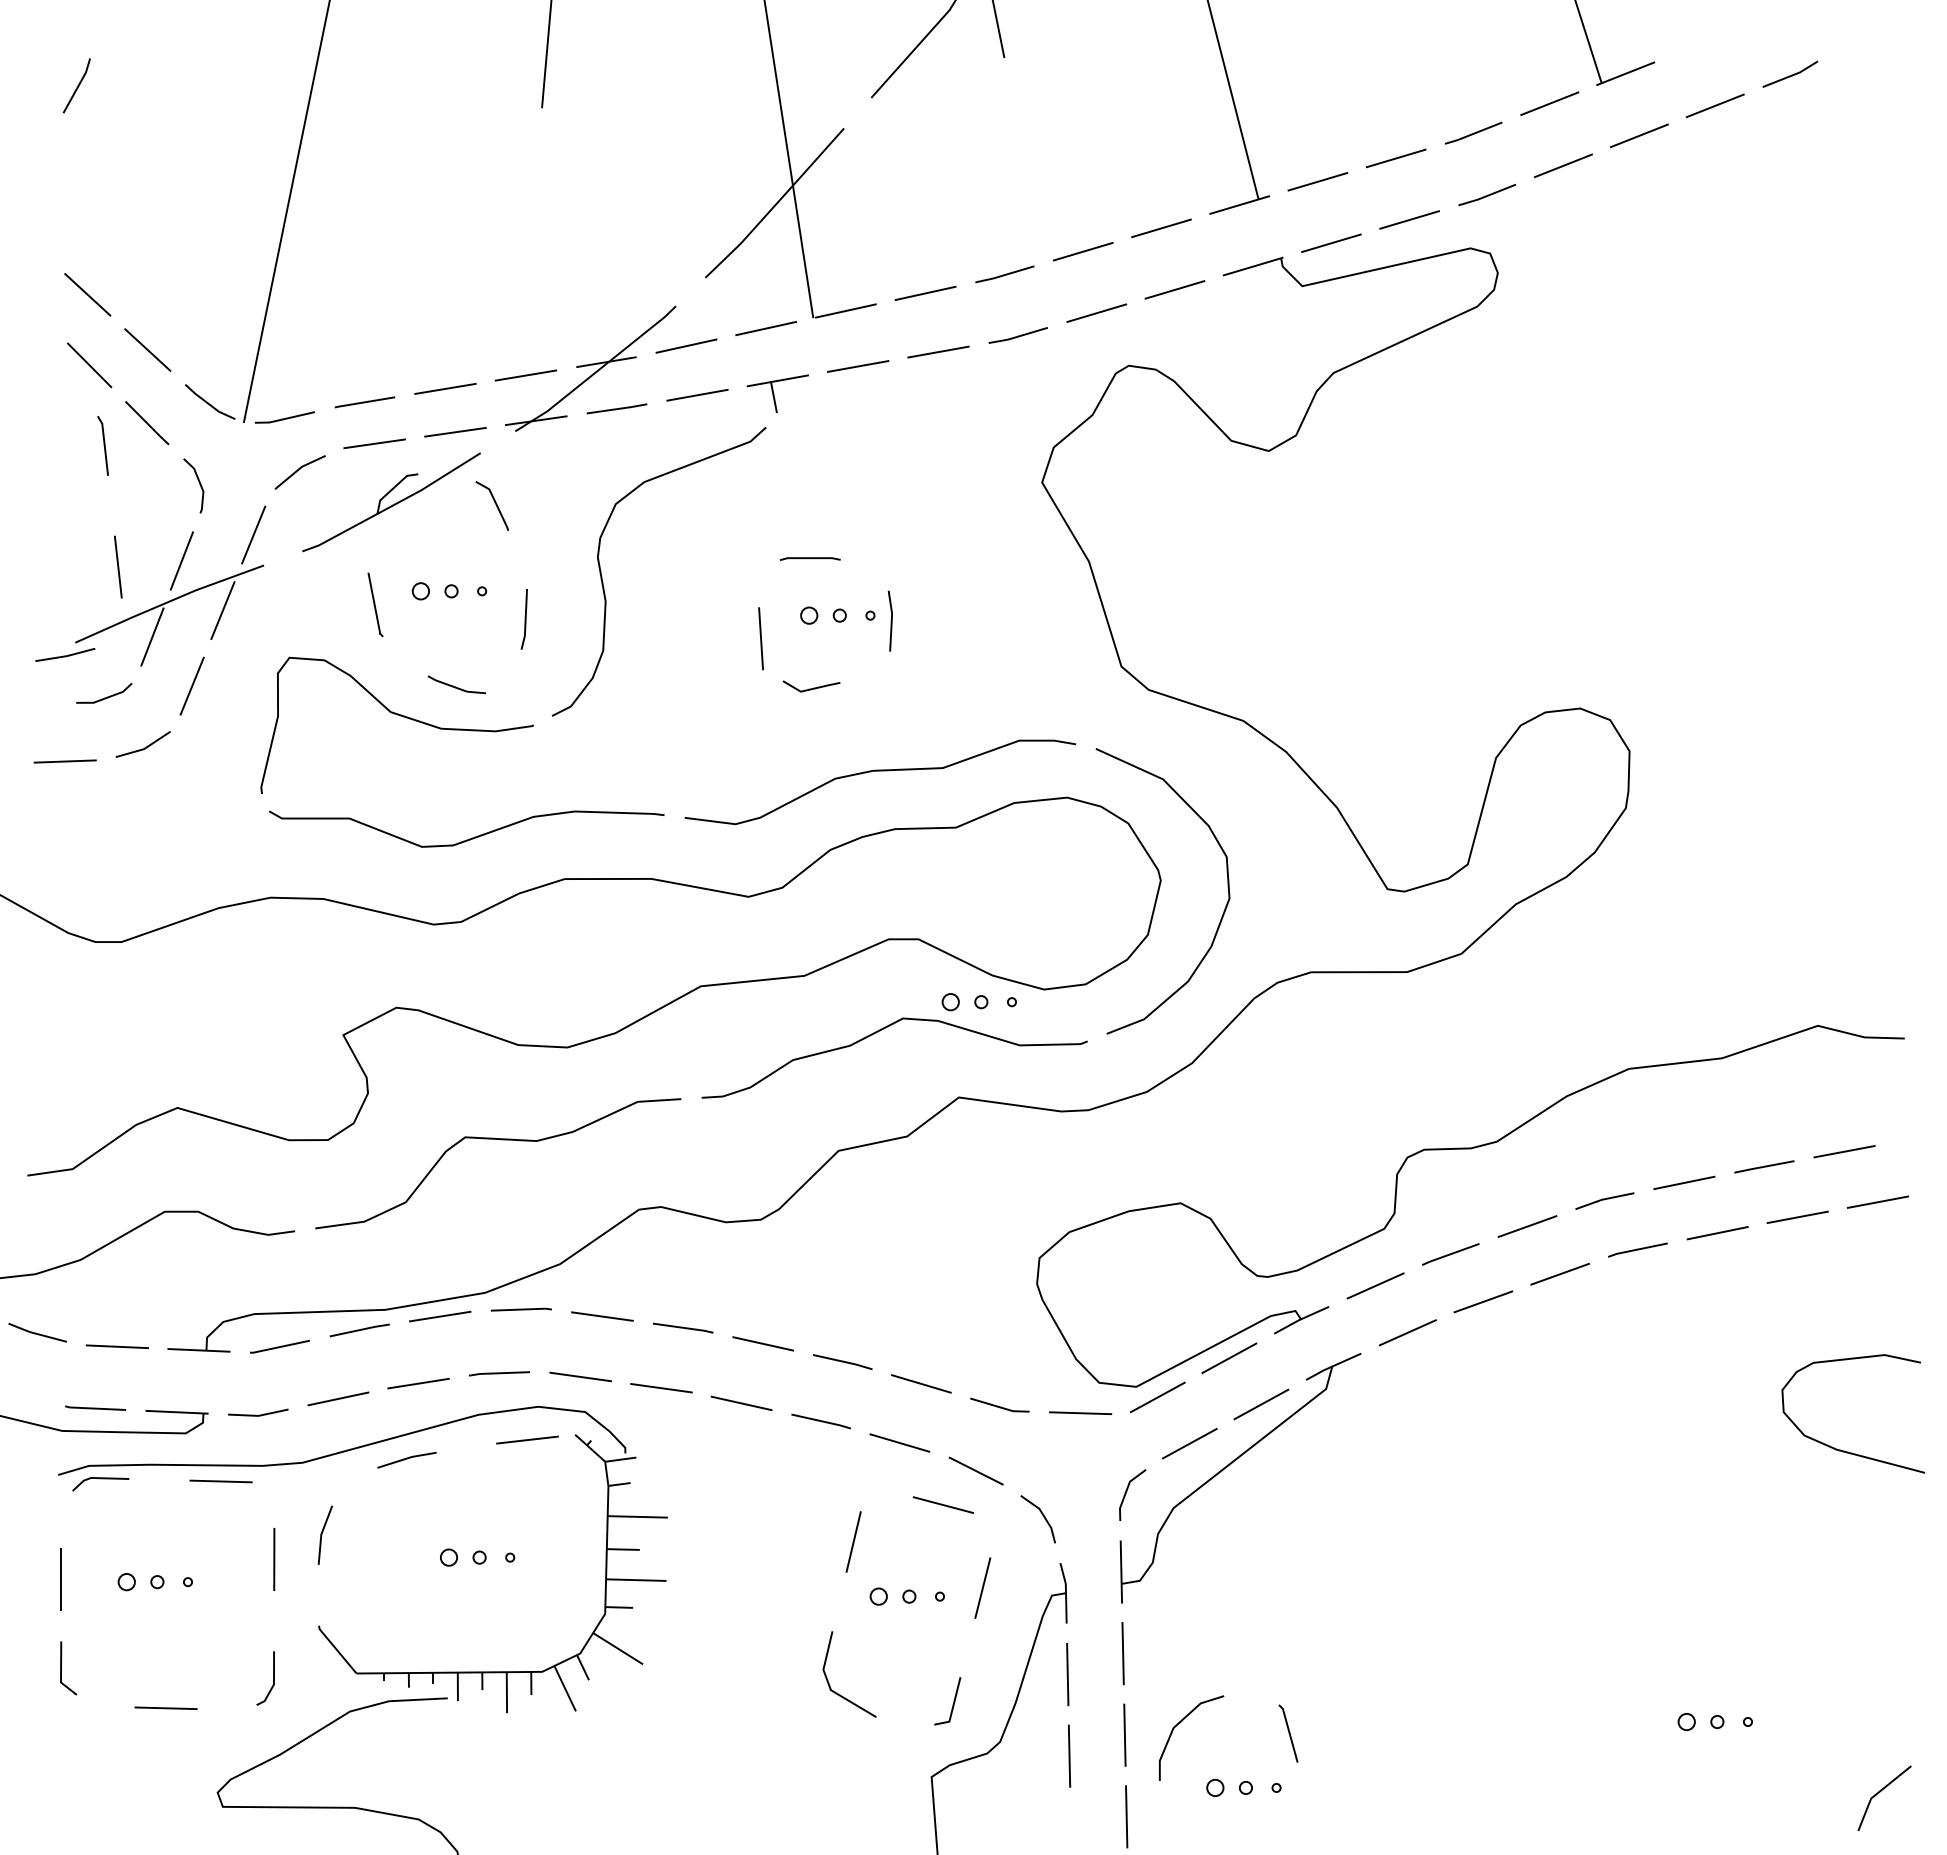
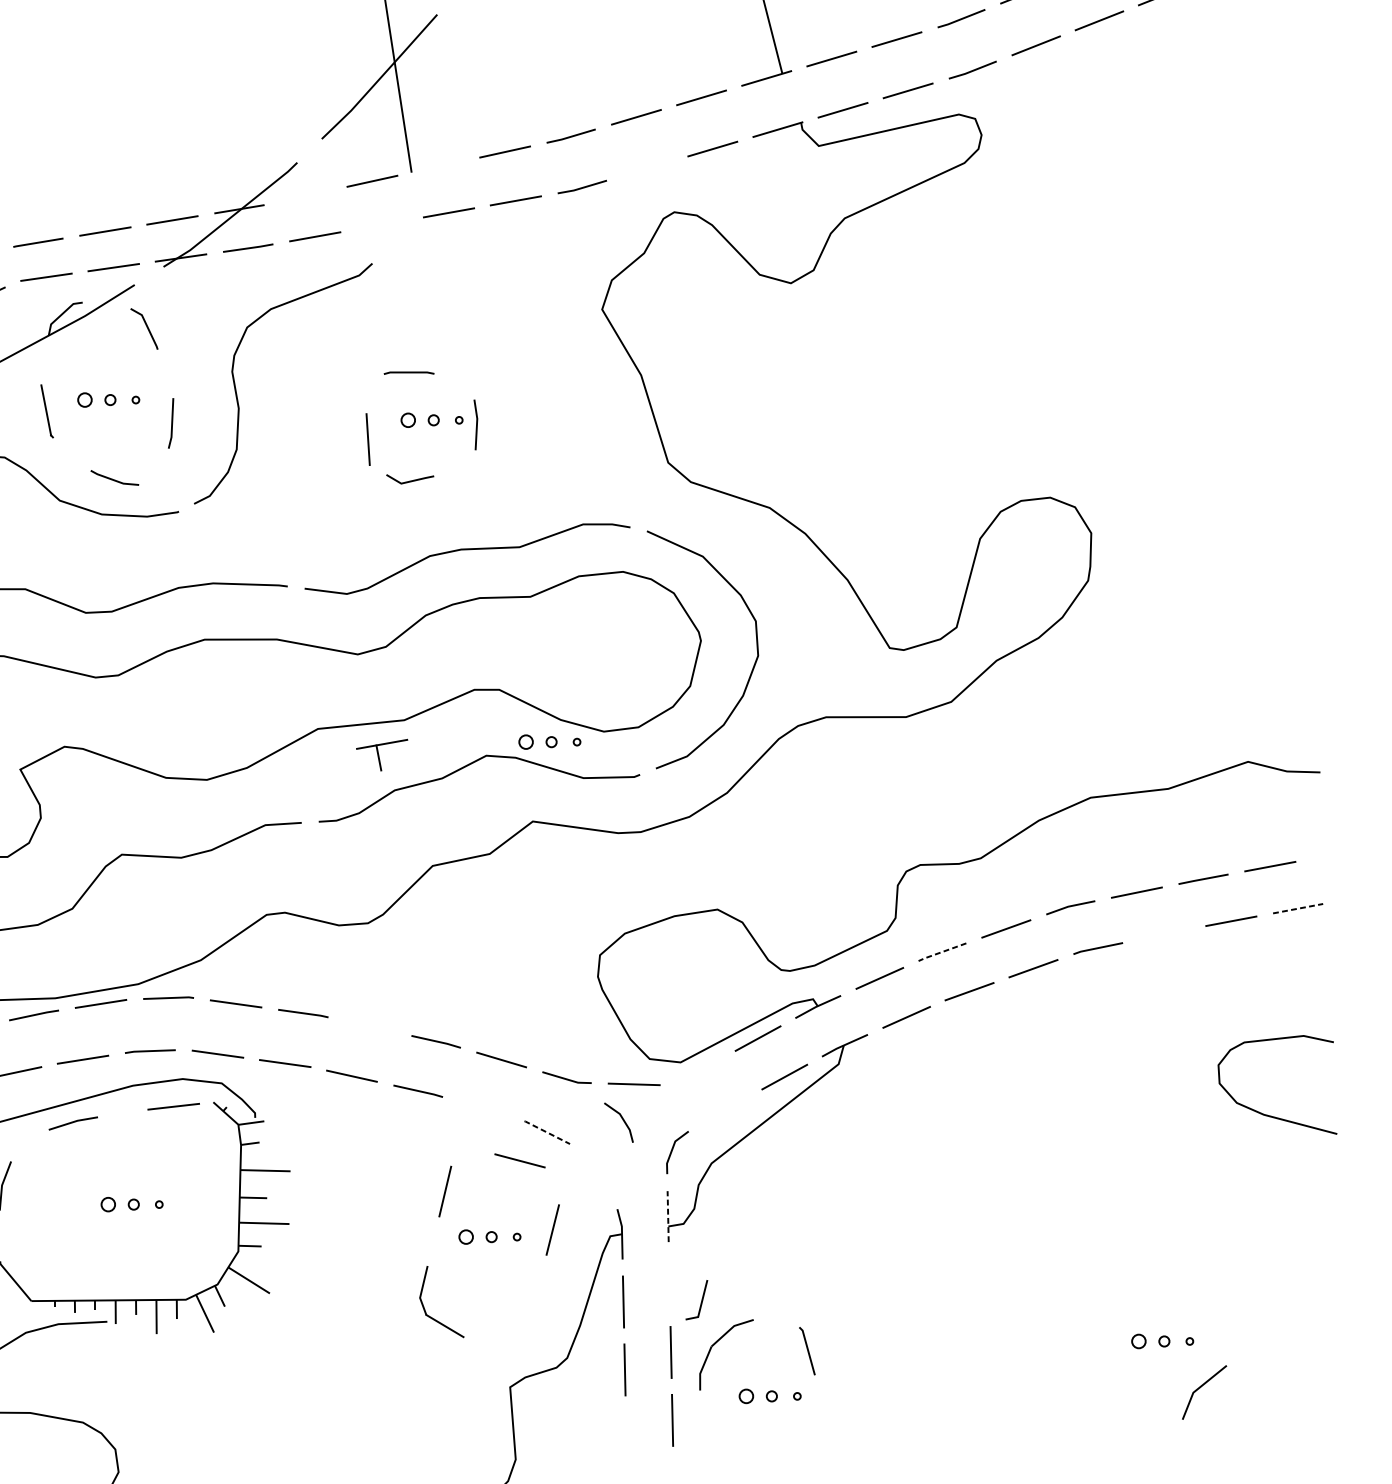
line: (845, 310) -> (438, 166), removed
line: (1096, 312) -> (647, 167), removed
line: (686, 345) -> (306, 195), removed
part: (777, 393) -> (381, 754), moved
line: (1877, 1202) -> (1297, 908), solid -> dashed
line: (1717, 1233) -> (1164, 934), removed
line: (1449, 1254) -> (941, 952), solid -> dashed
line: (763, 1343) -> (370, 1026), removed
line: (1157, 1397) -> (698, 1071), removed
line: (899, 1442) -> (483, 1108), removed
line: (1189, 1443) -> (724, 1109), removed
line: (975, 1470) -> (546, 1132), solid -> dashed
line: (1043, 1517) -> (623, 1121), moved
line: (1121, 1572) -> (668, 1216), solid -> dashed
line: (1122, 1653) -> (669, 1284), removed
line: (952, 1704) -> (700, 1302), moved
line: (1880, 1792) -> (1201, 1387), moved

